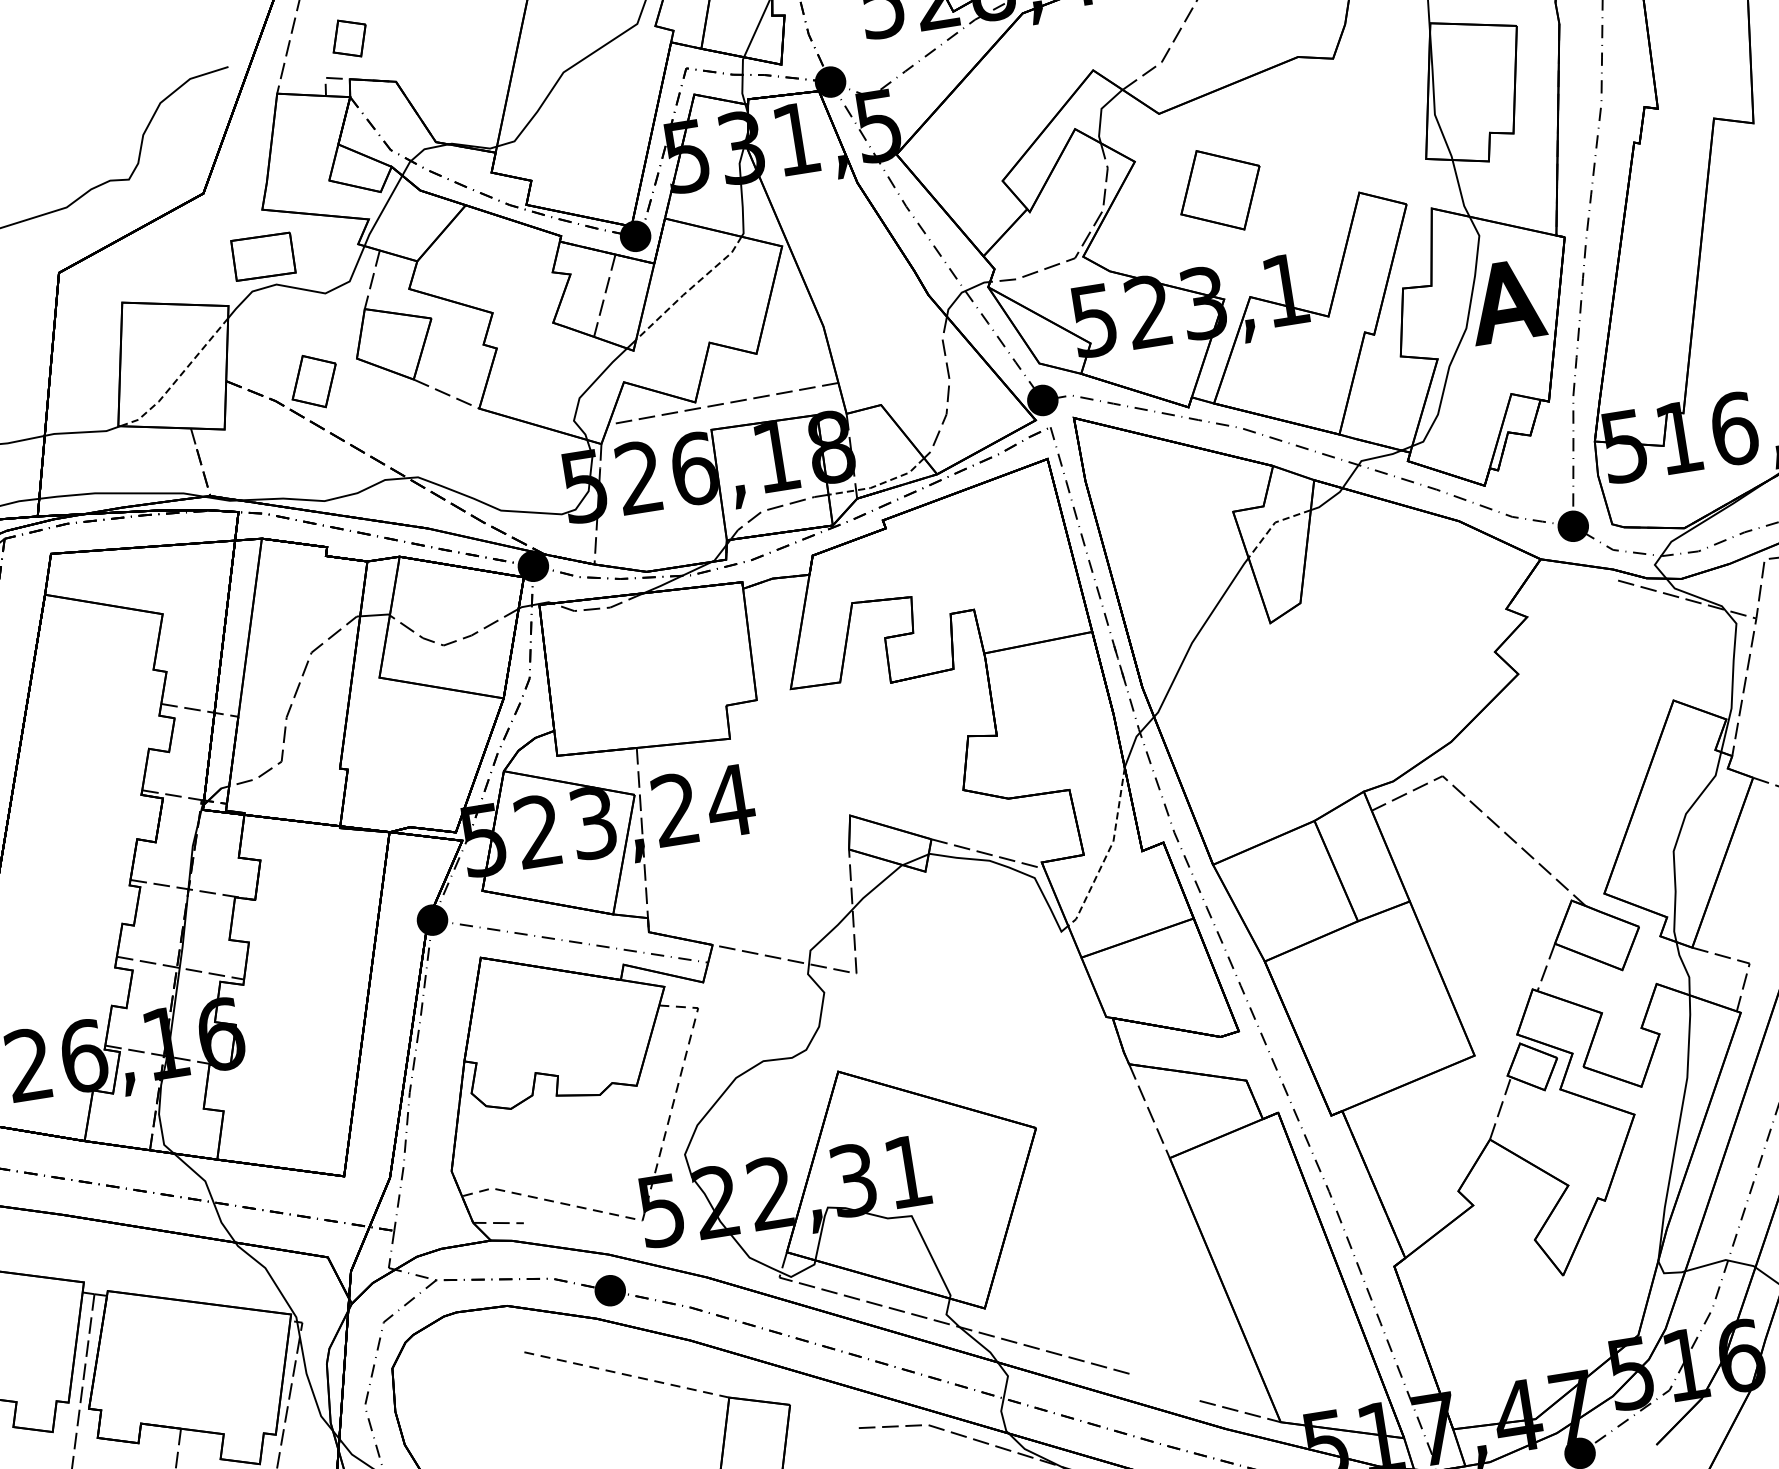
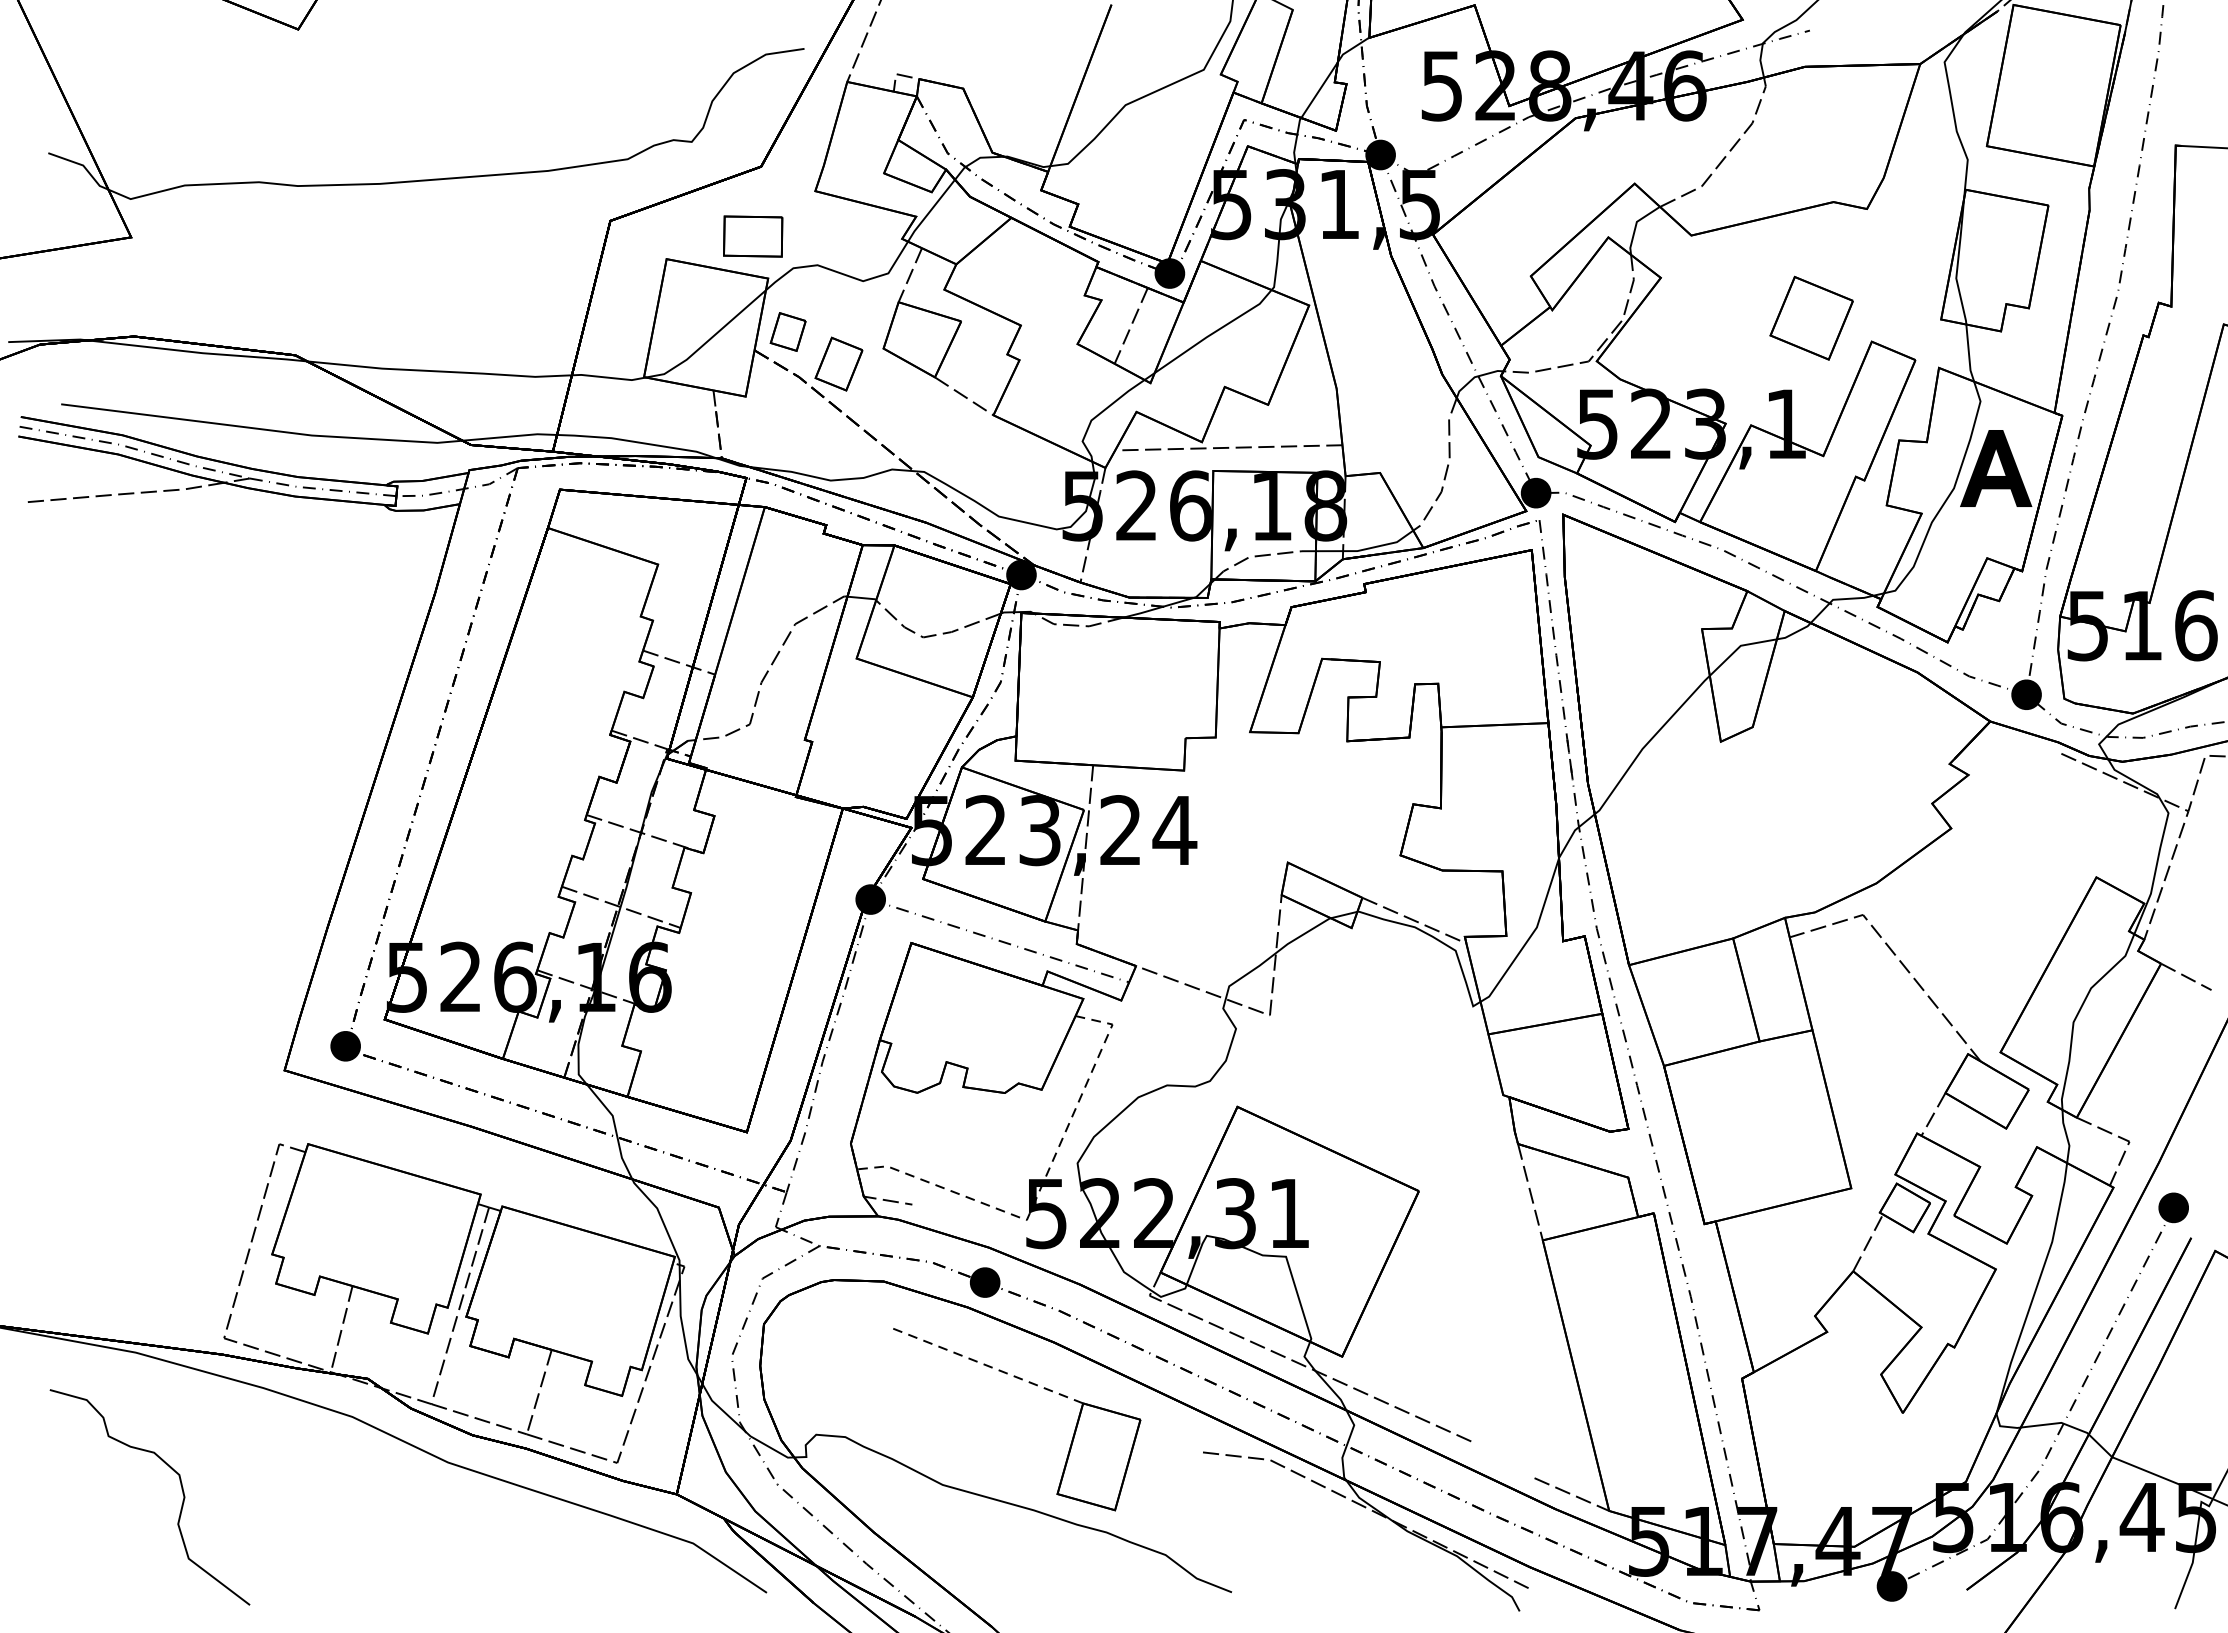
part: (348, 38) -> (787, 331), moved
part: (1220, 189) -> (1811, 317), moved
part: (263, 256) -> (753, 236), moved
line: (690, 289) -> (1214, 332), dashed -> solid
line: (177, 378) -> (708, 340), dashed -> solid
line: (880, 483) -> (1367, 548), dashed -> solid
line: (1273, 524) -> (1738, 647), dashed -> solid
line: (1108, 852) -> (1530, 937), dashed -> solid

